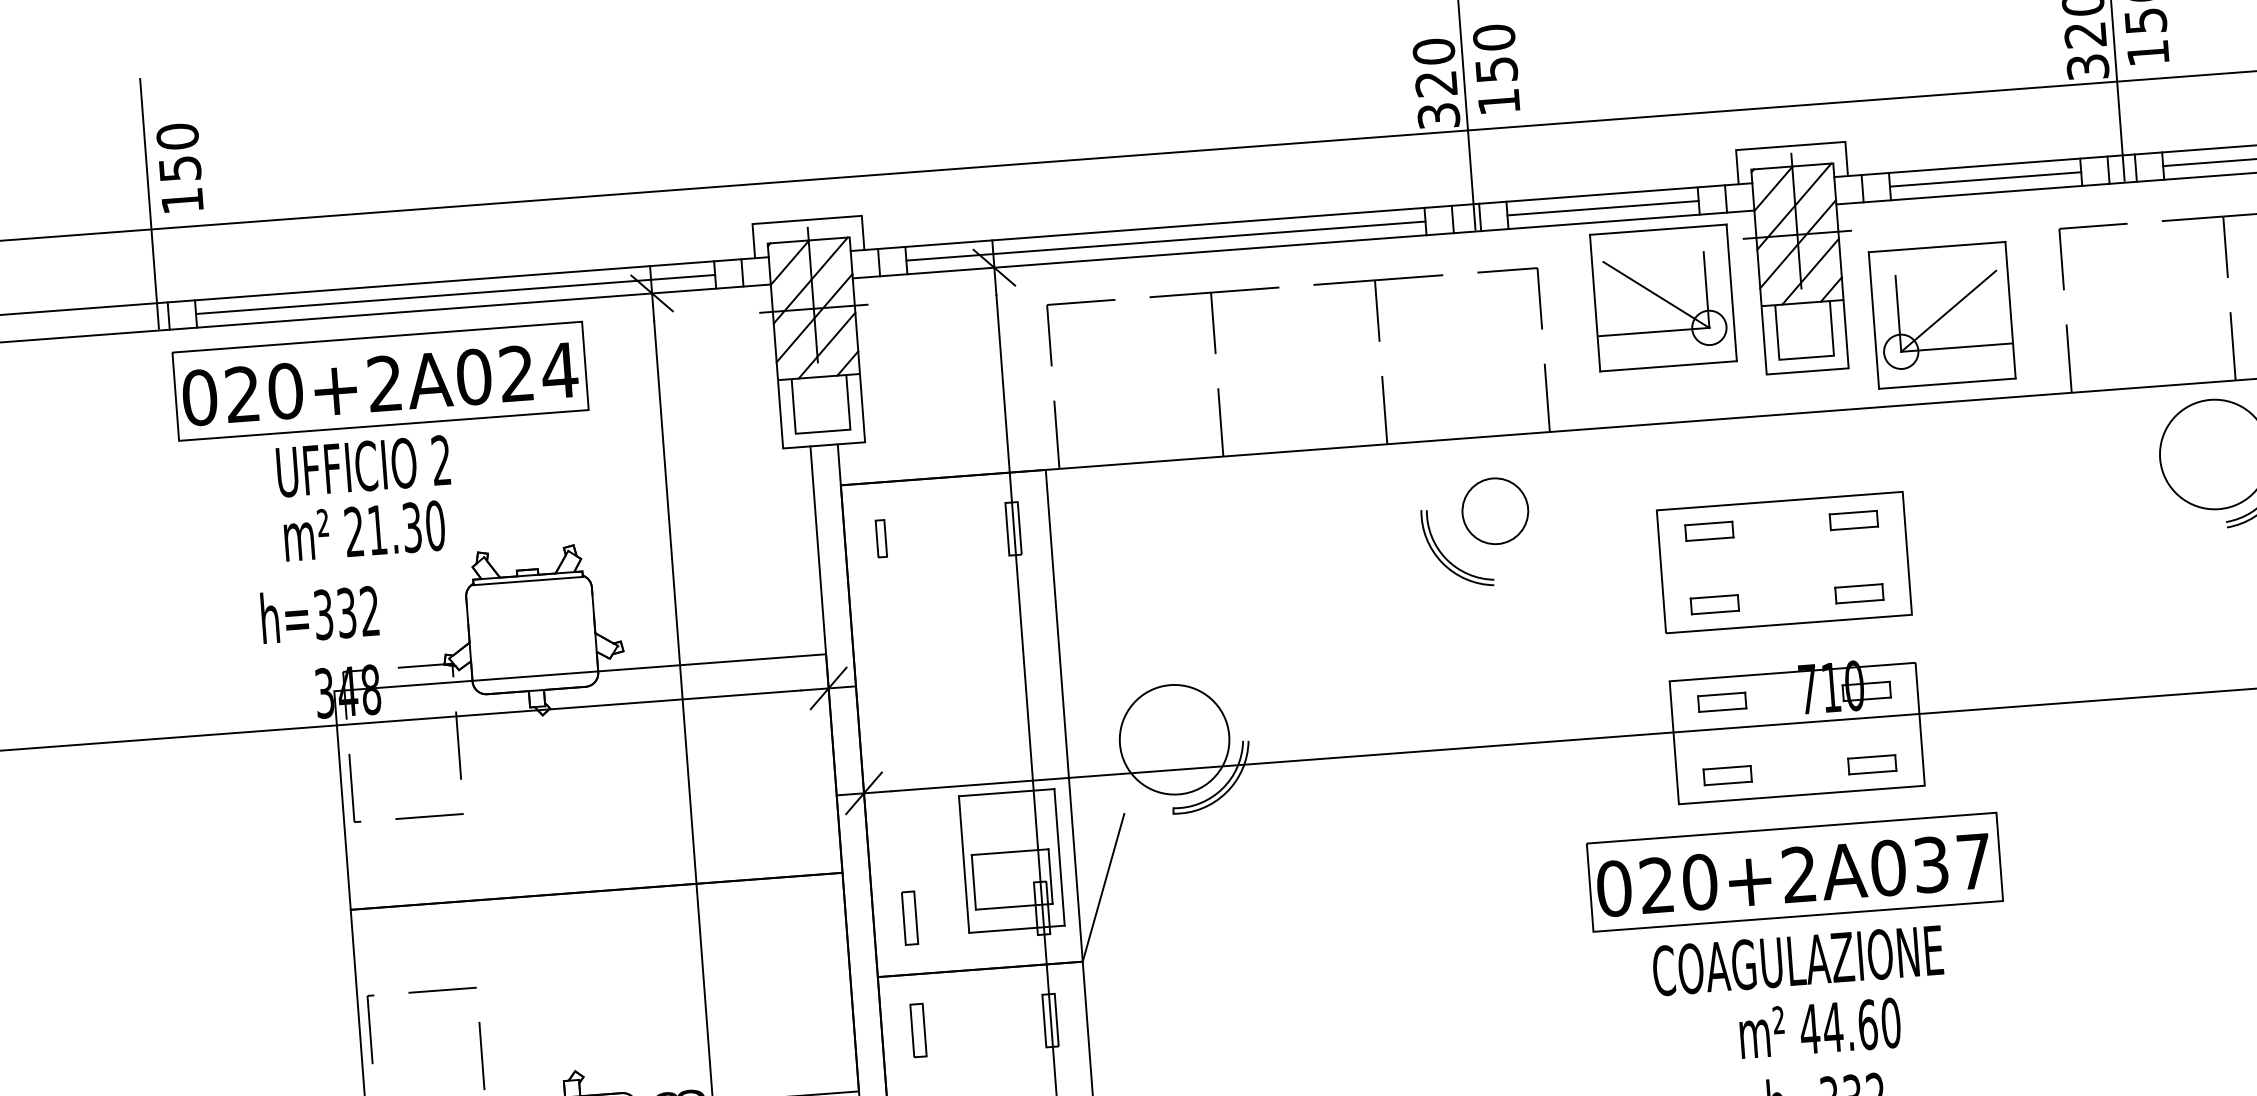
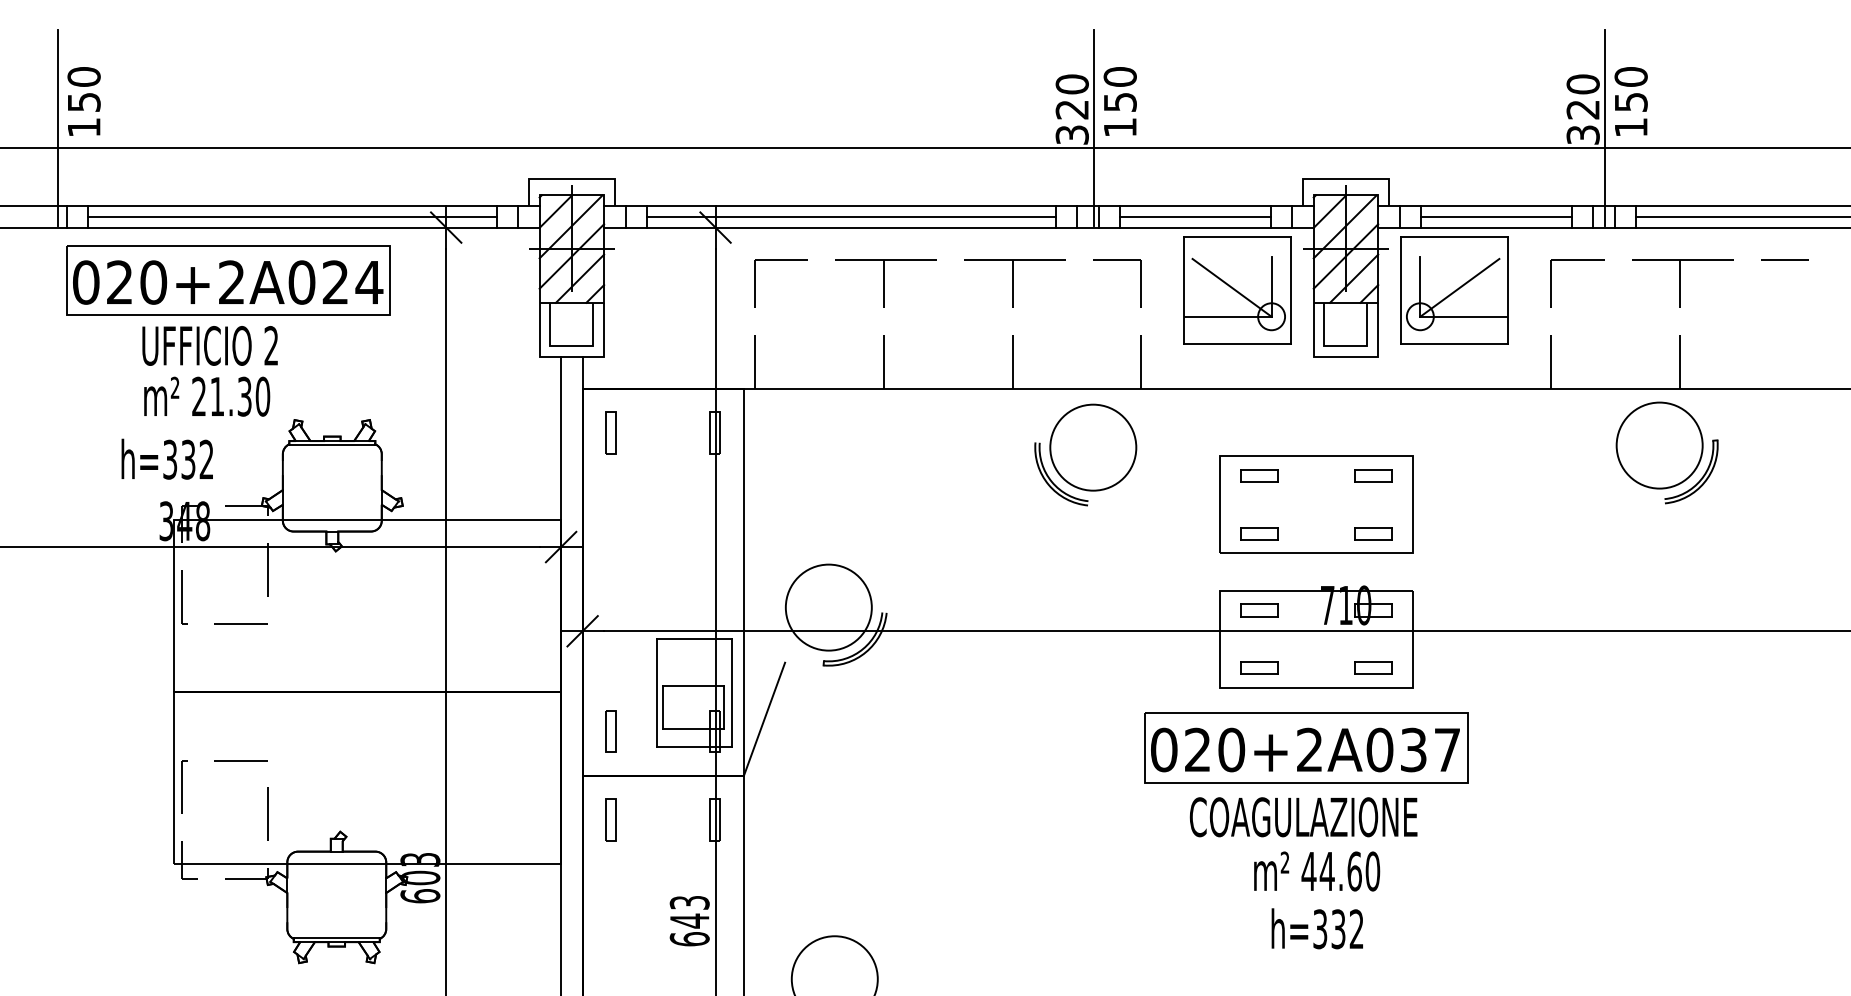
part: (1942, 315) -> (1454, 290), moved
circle: (1495, 511) -> (1093, 447), size x1.67
part: (880, 538) -> (610, 432), size x1.43

